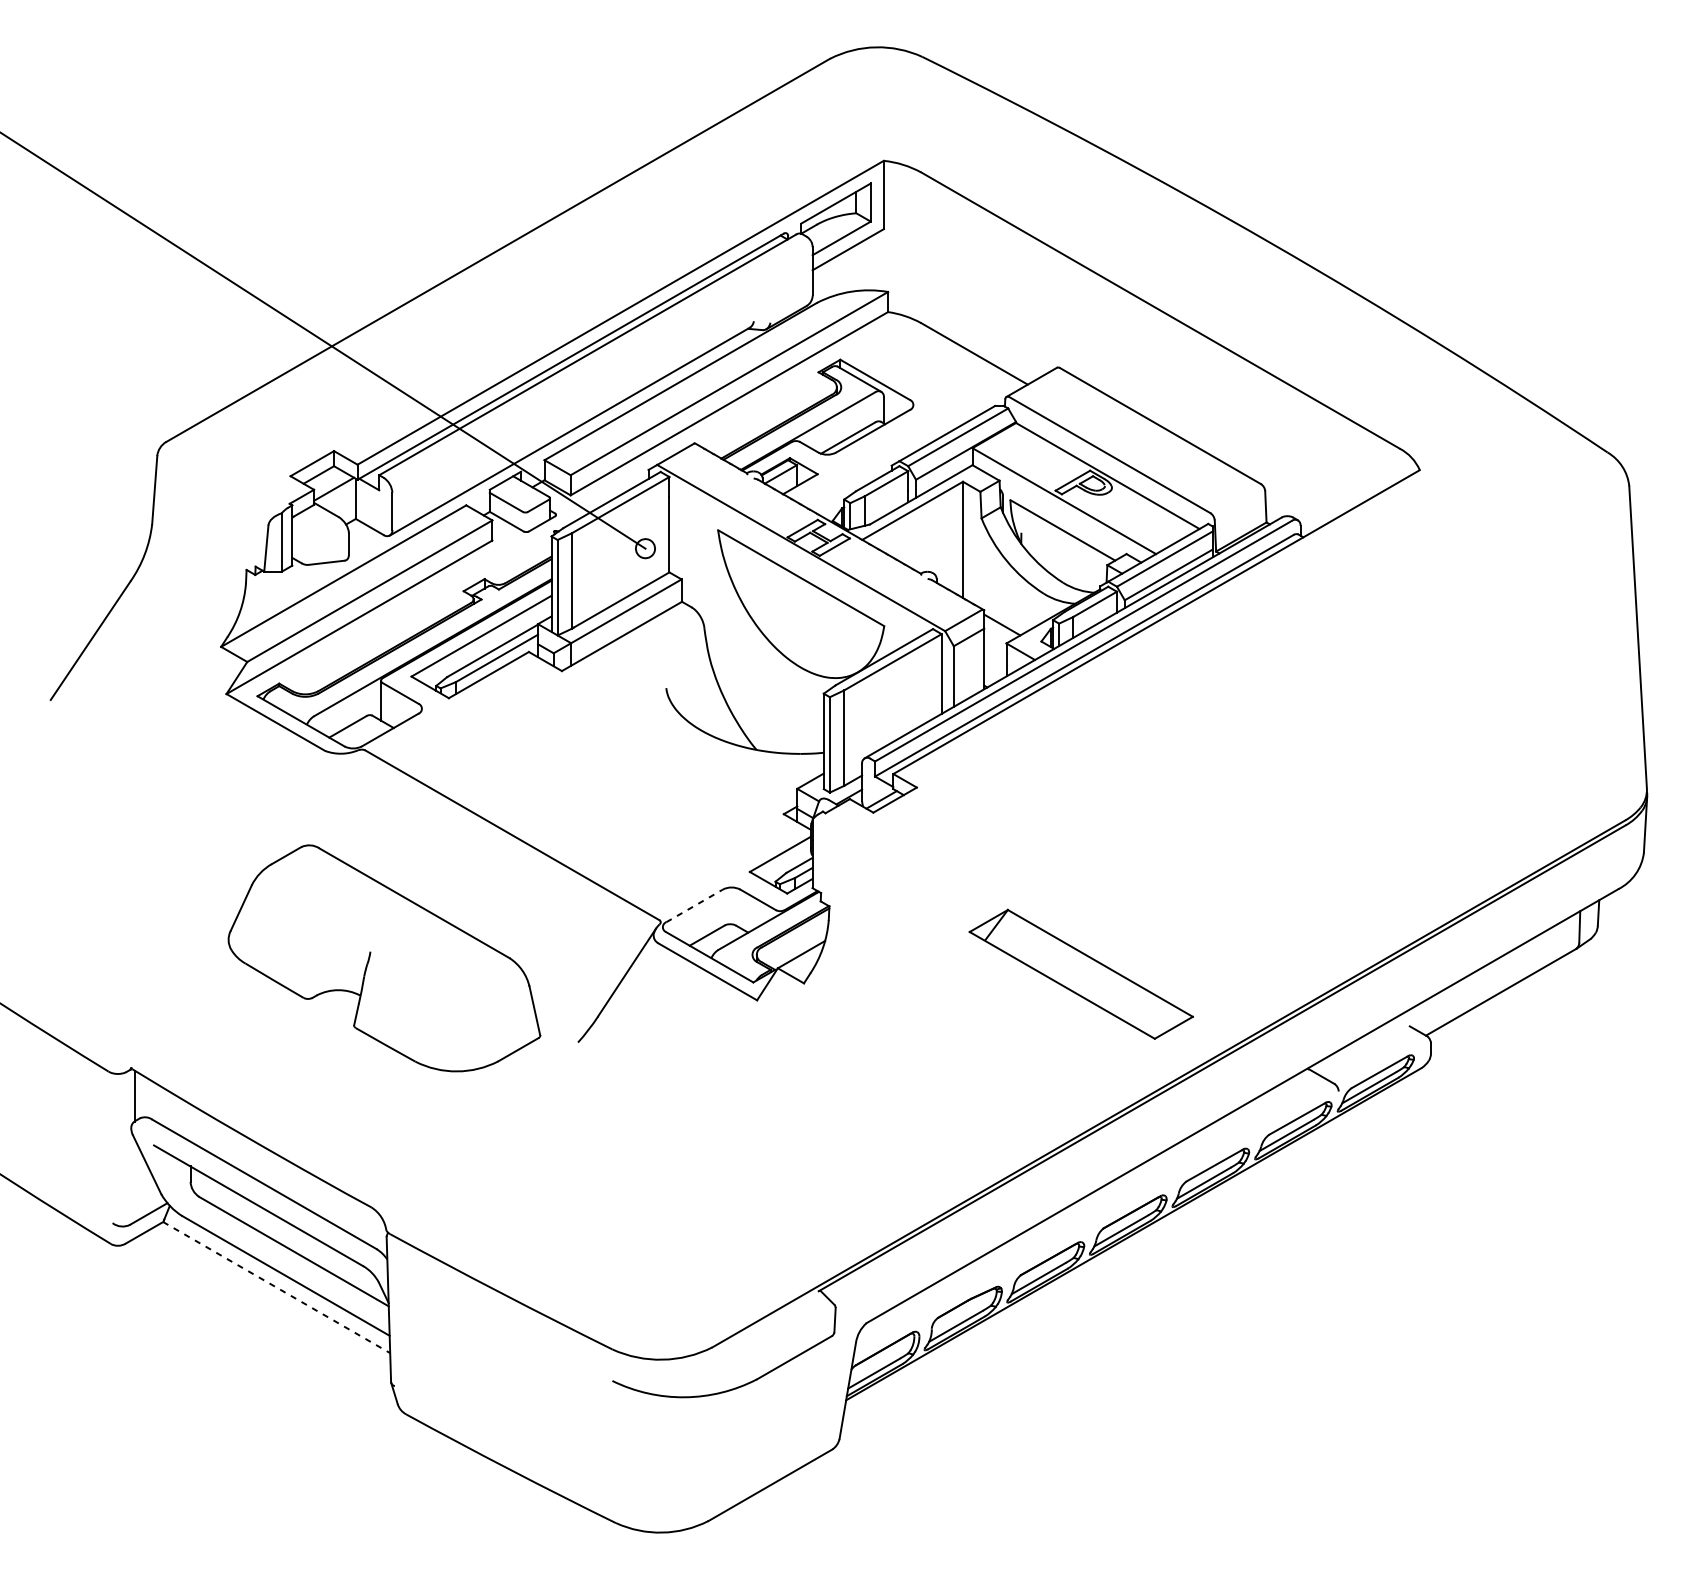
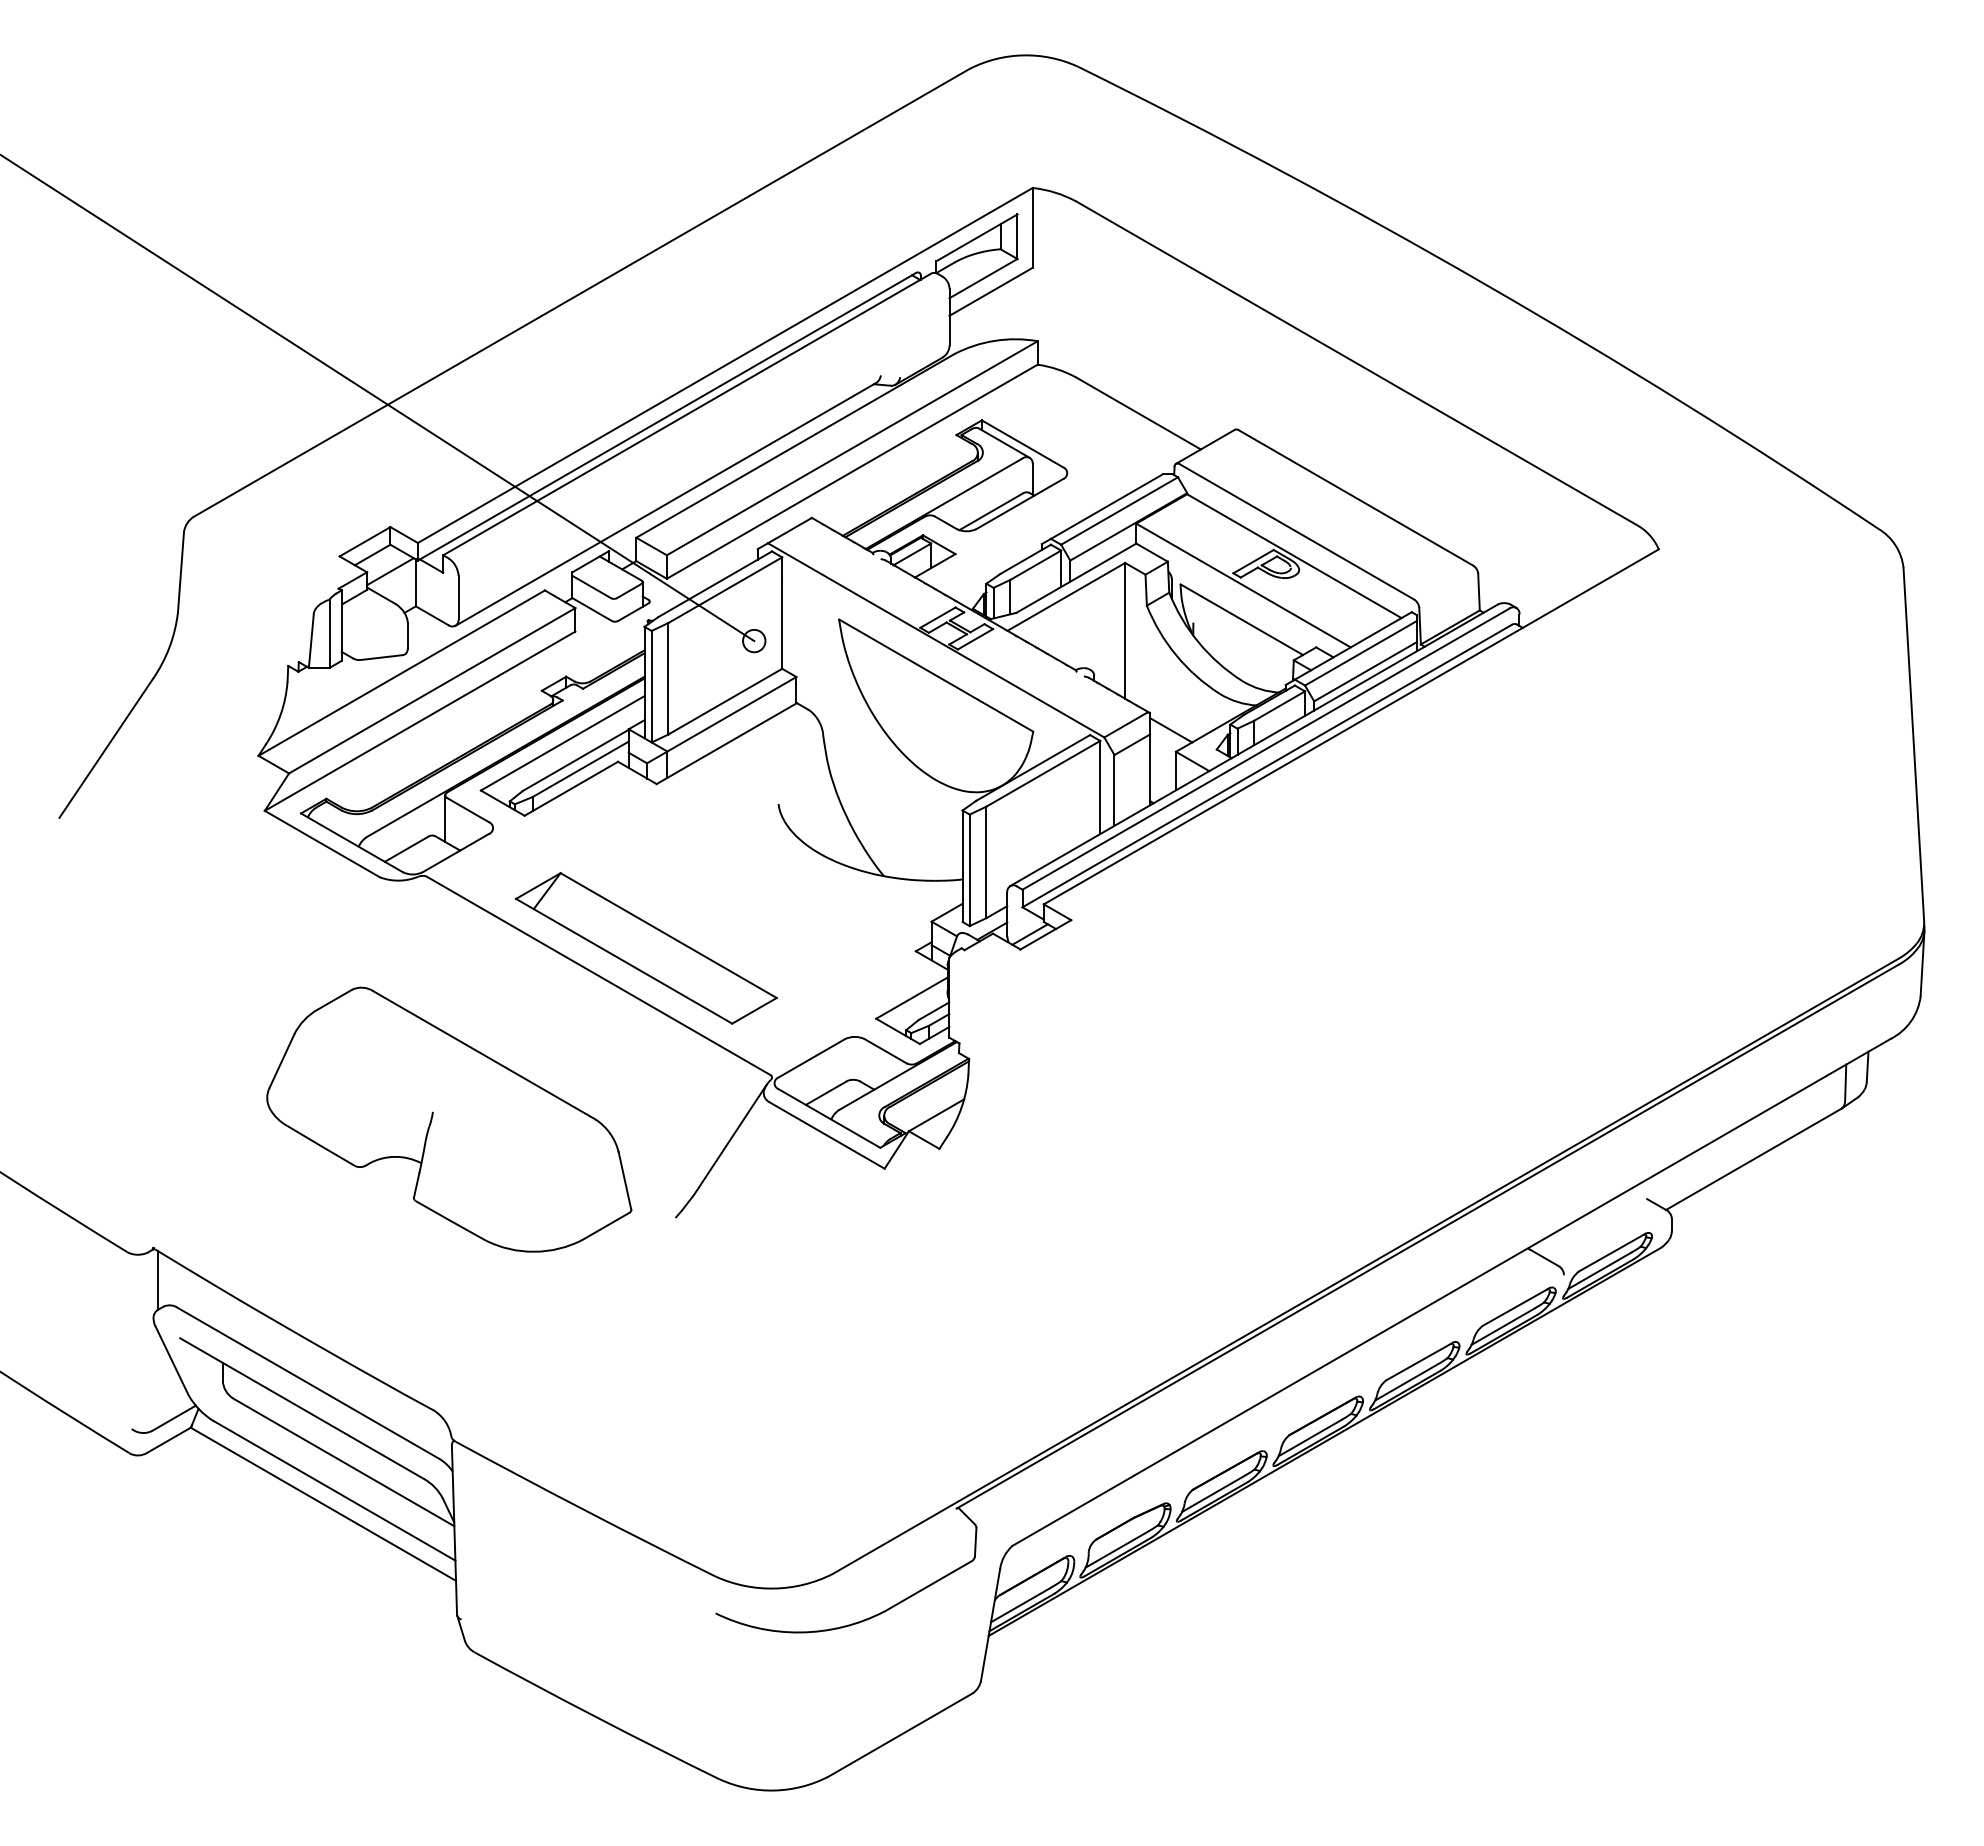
line: (695, 905) -> (812, 1058), dashed -> solid
part: (1081, 974) -> (646, 948), moved
line: (276, 1287) -> (323, 1504), dashed -> solid

